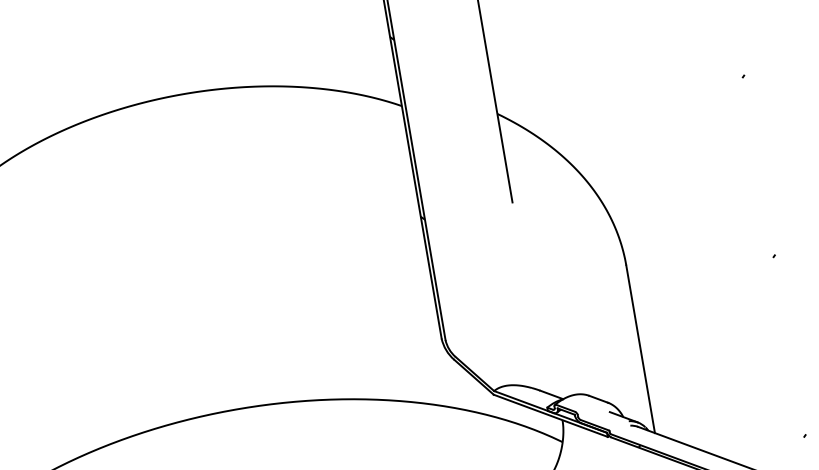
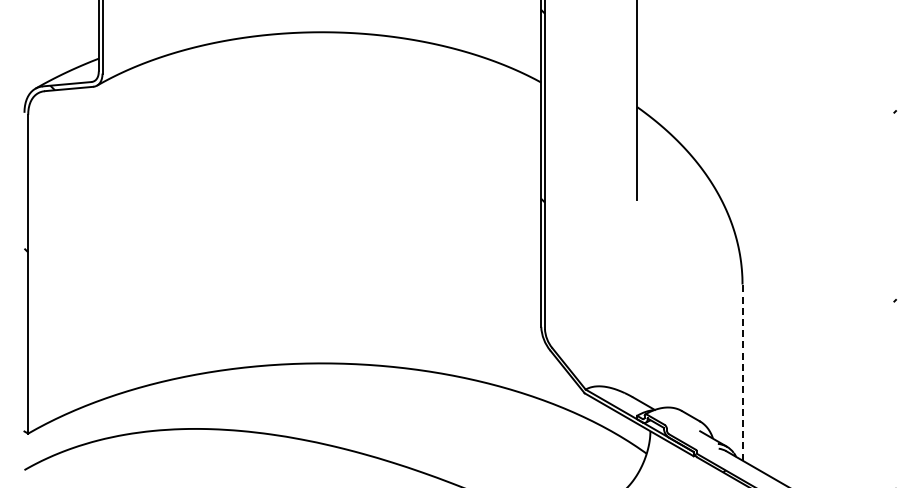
line: (640, 349) -> (742, 372), solid -> dashed

